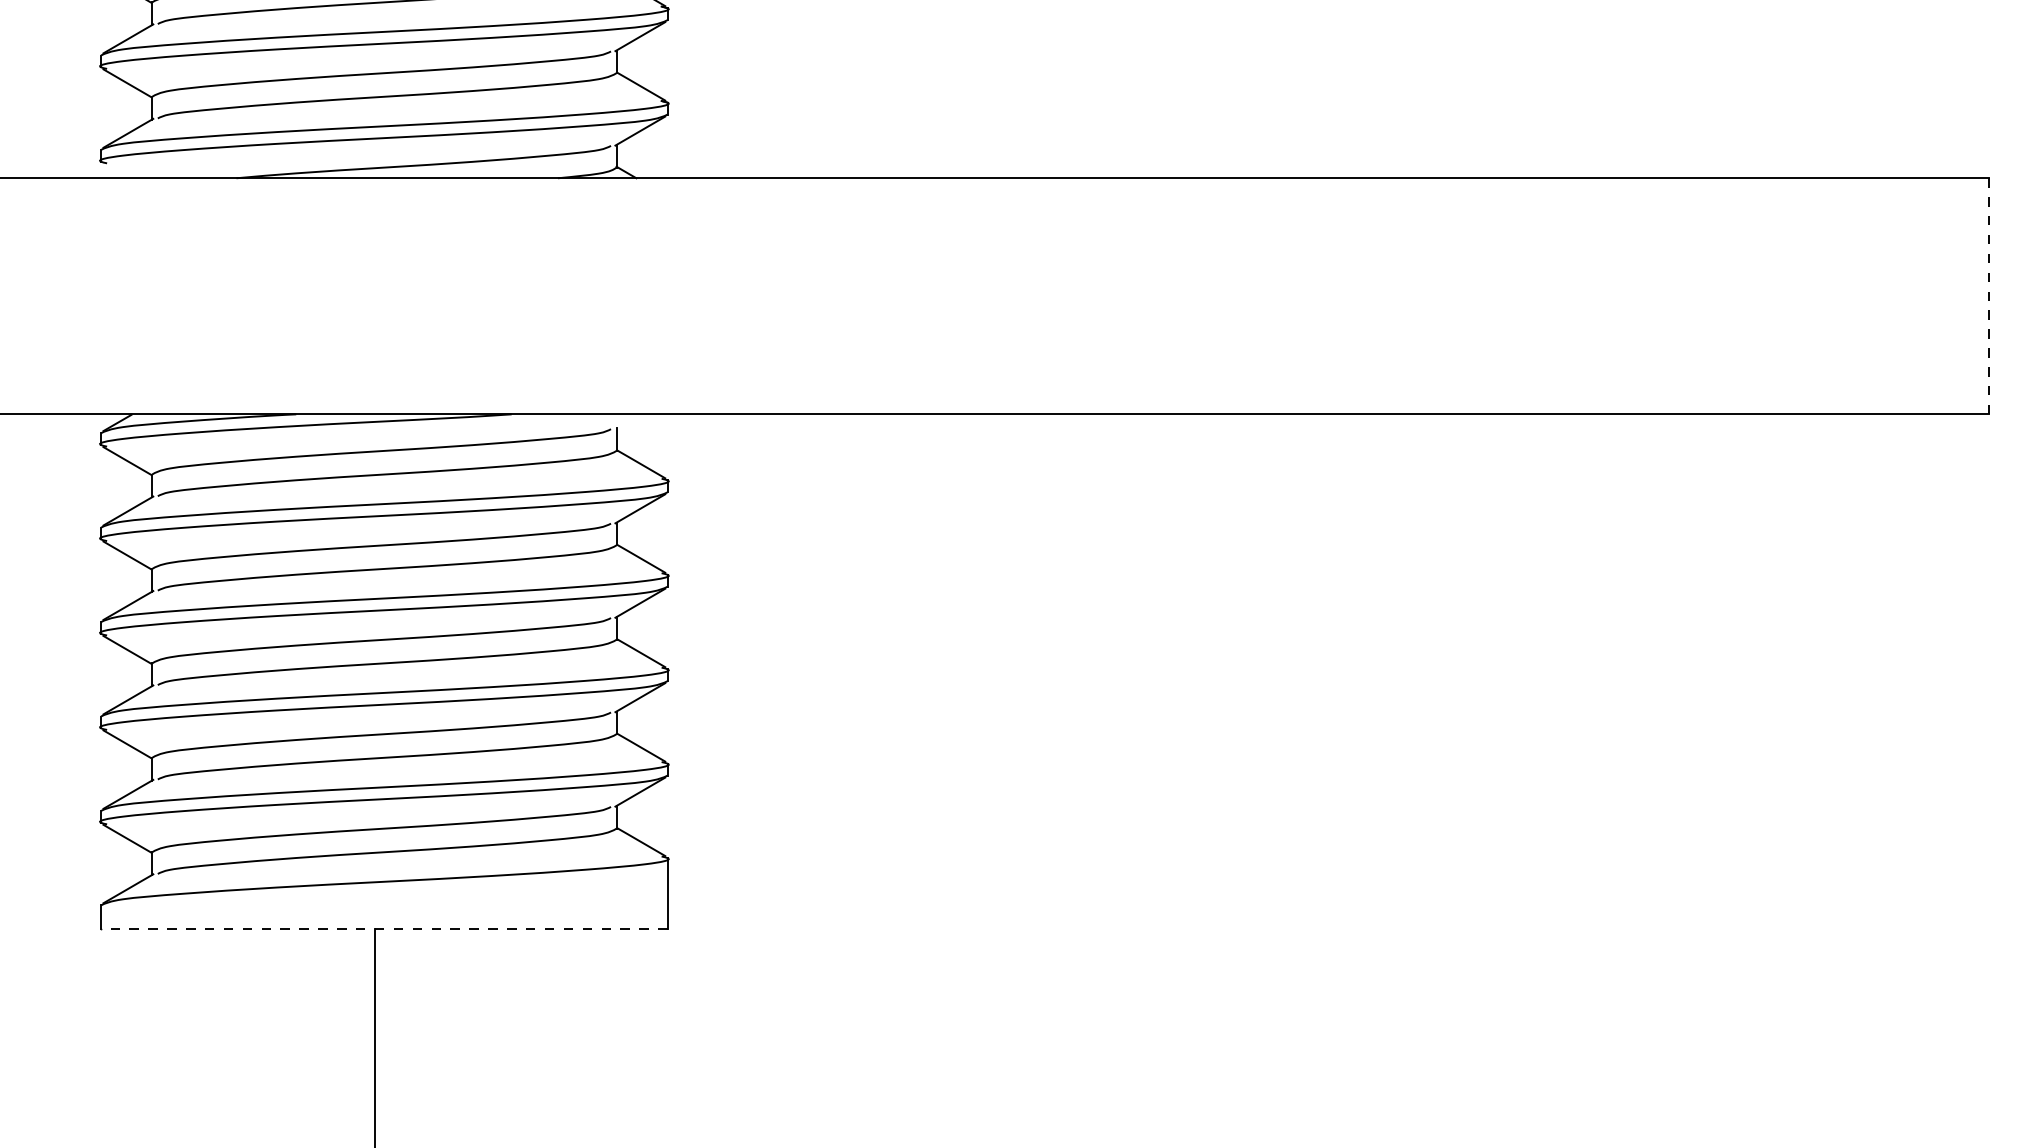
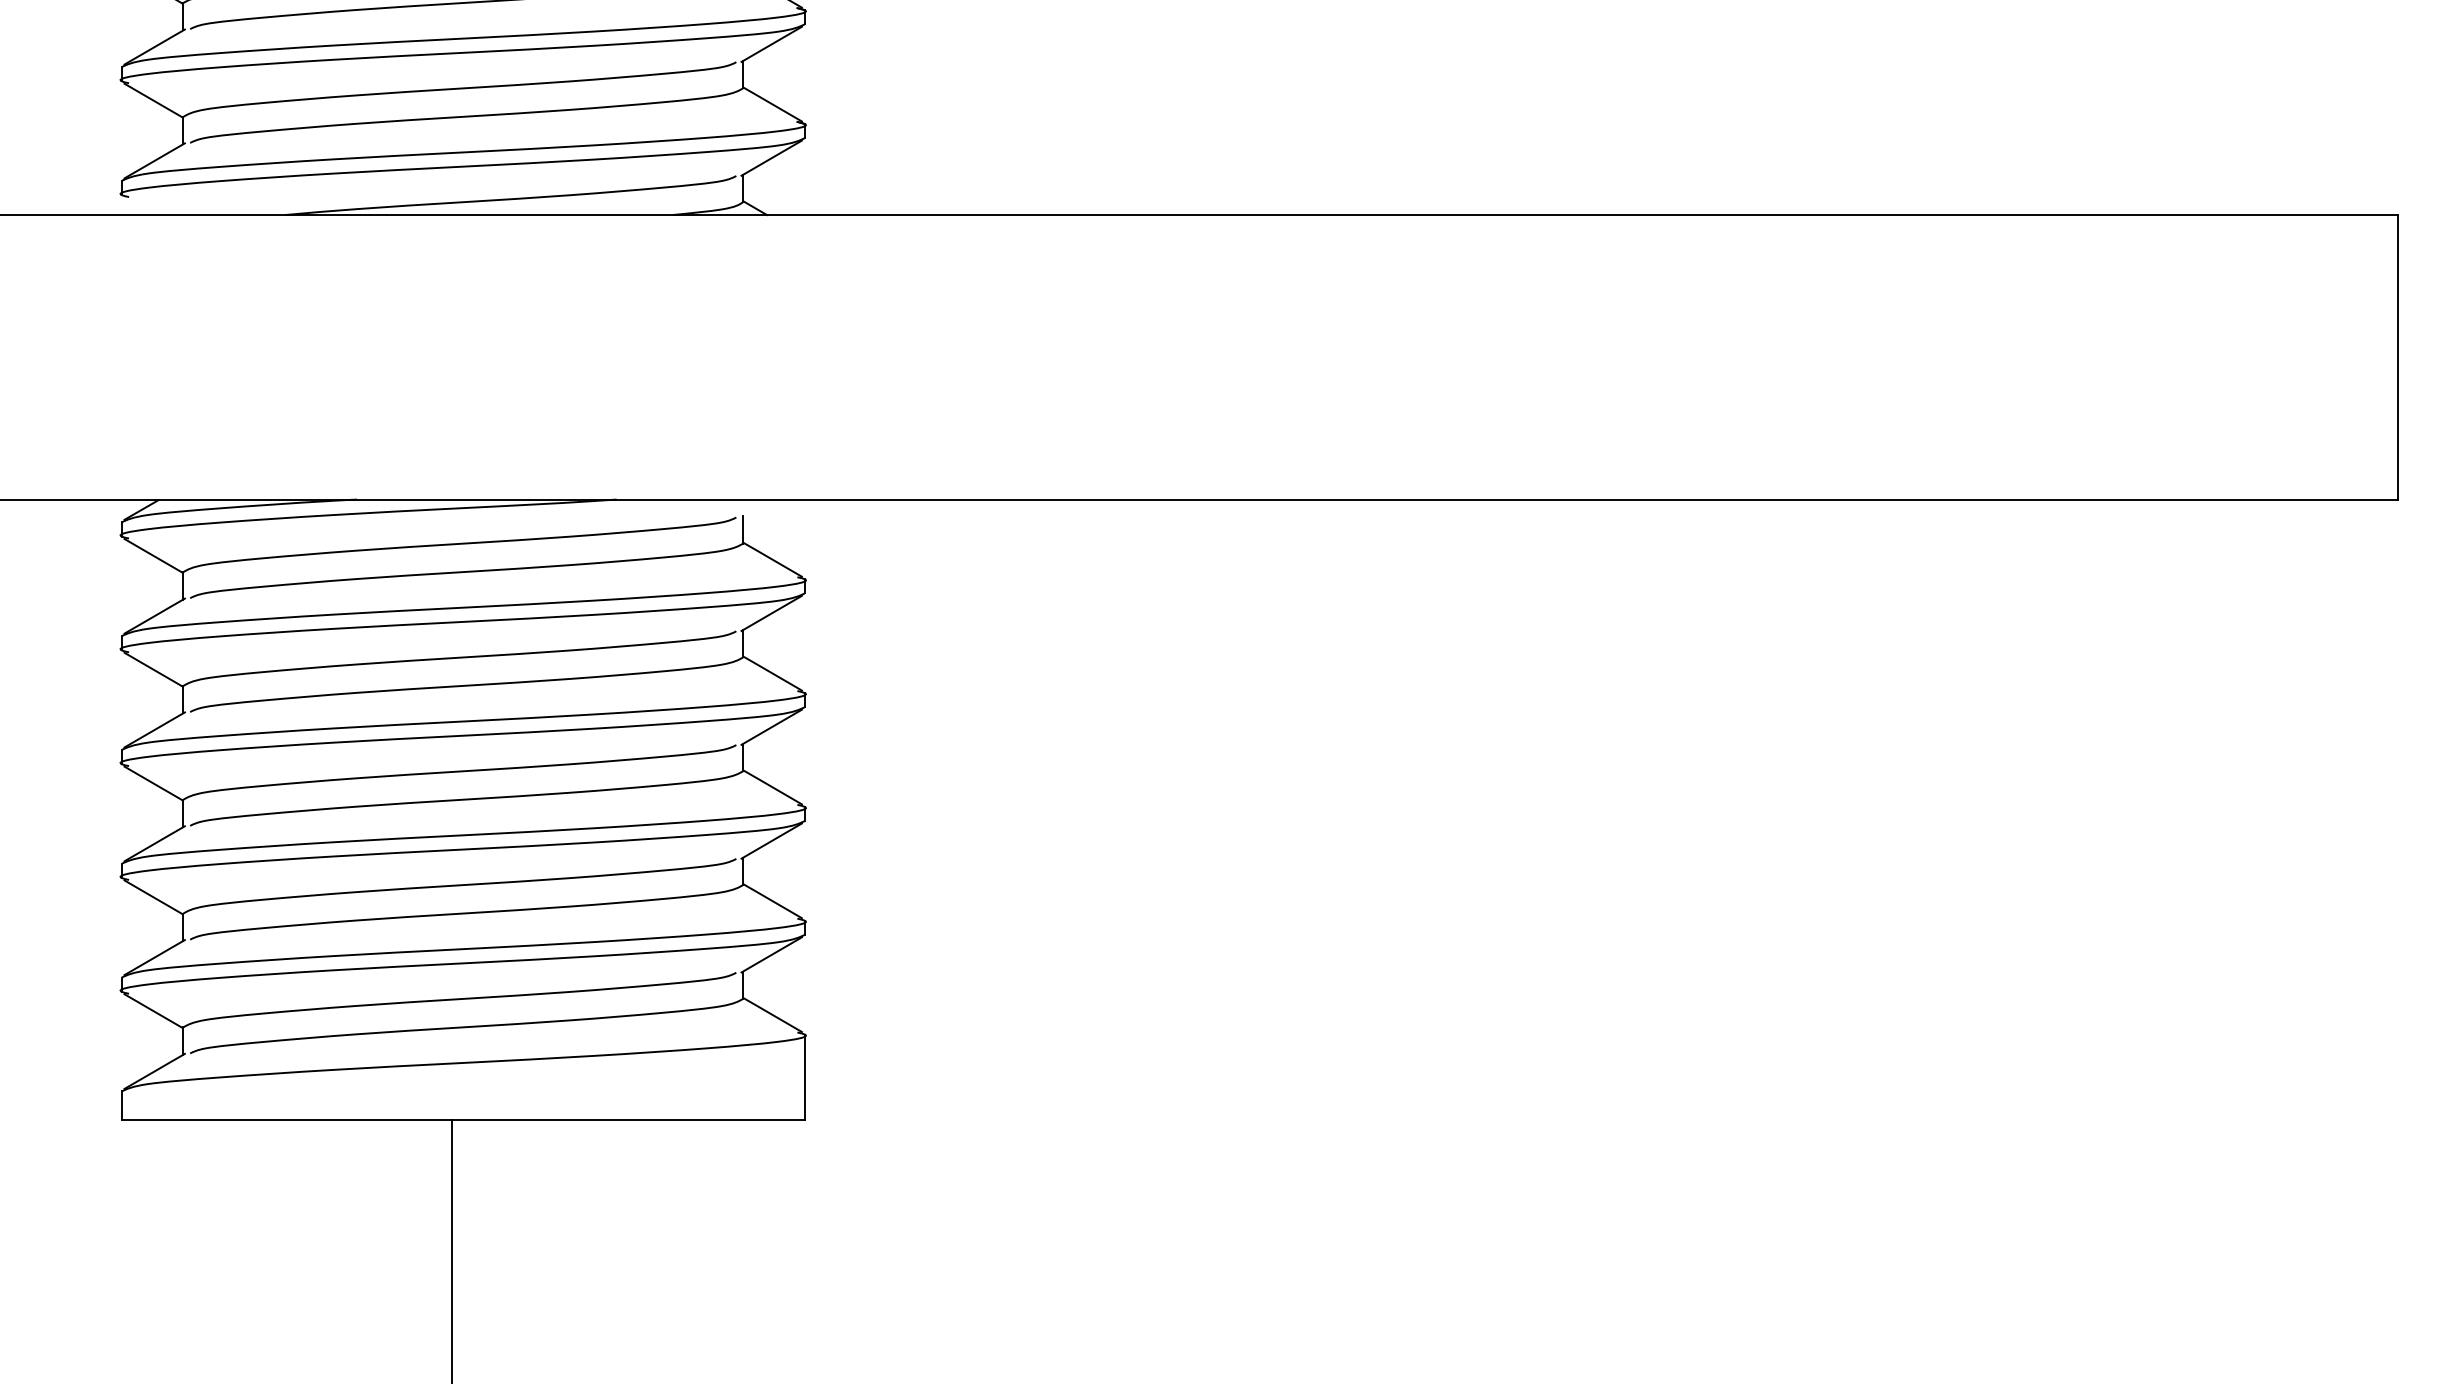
line: (1989, 295) -> (2397, 356), dashed -> solid
line: (383, 928) -> (462, 1119), dashed -> solid

